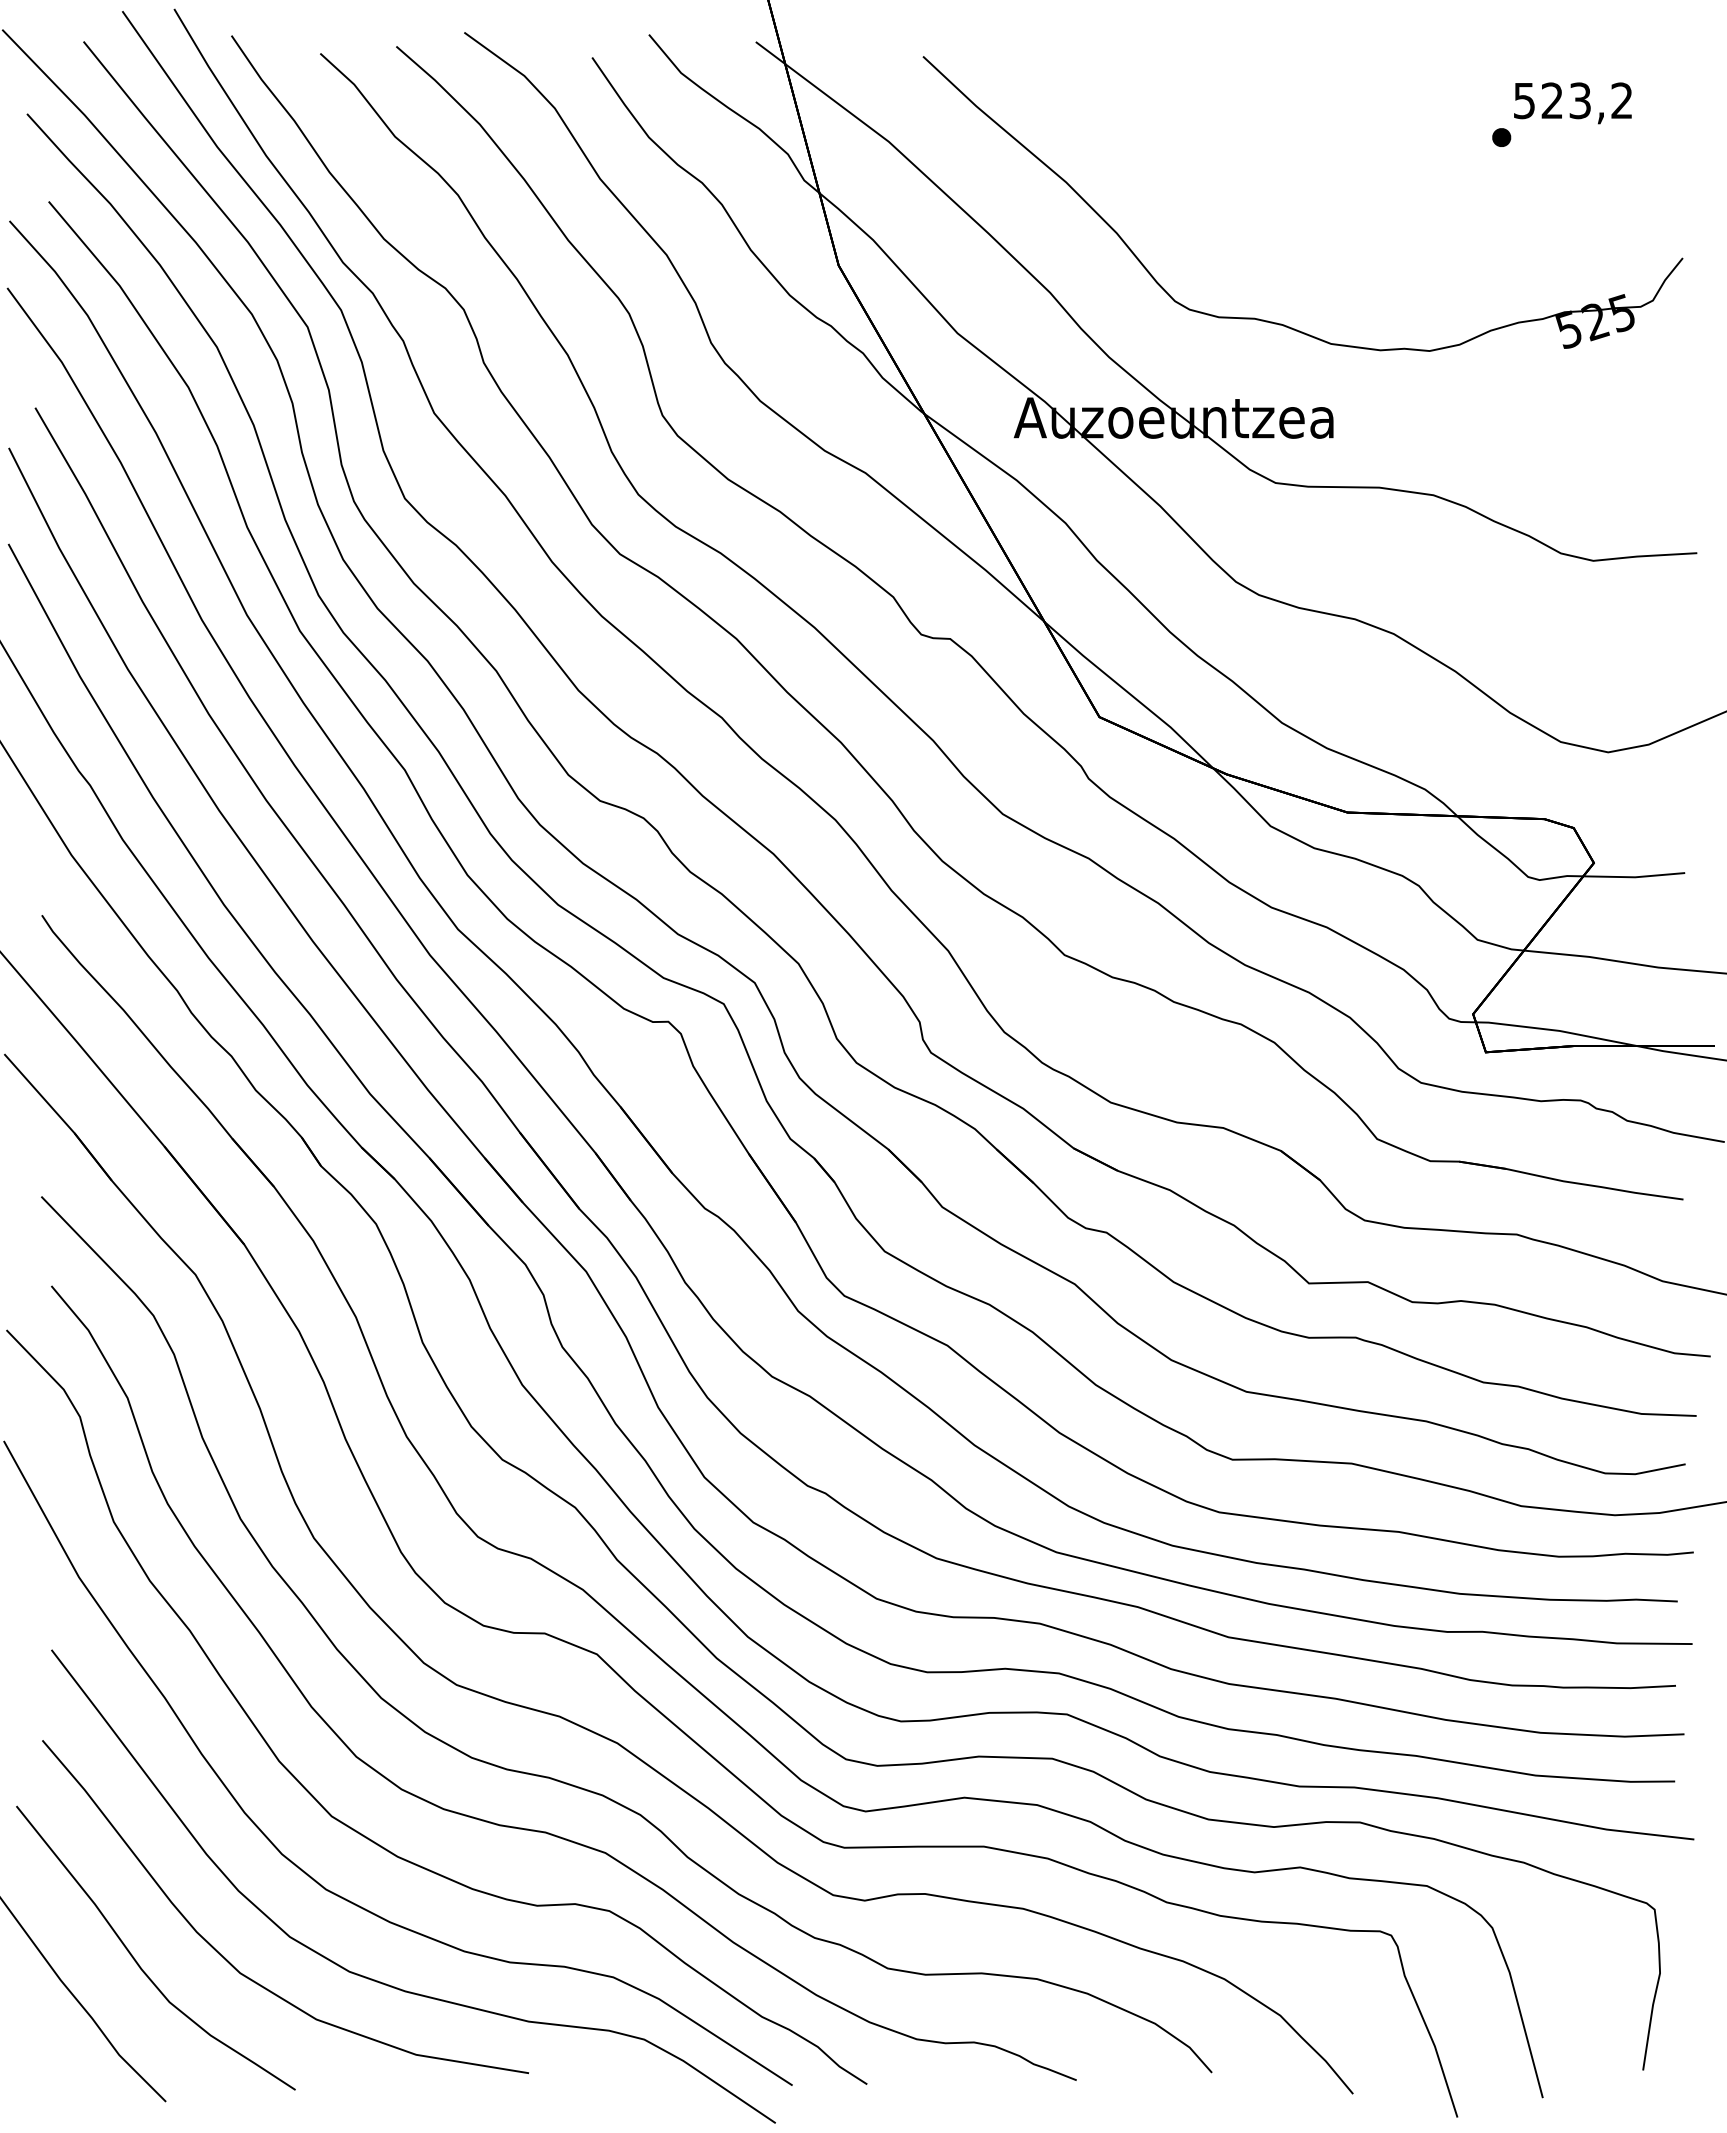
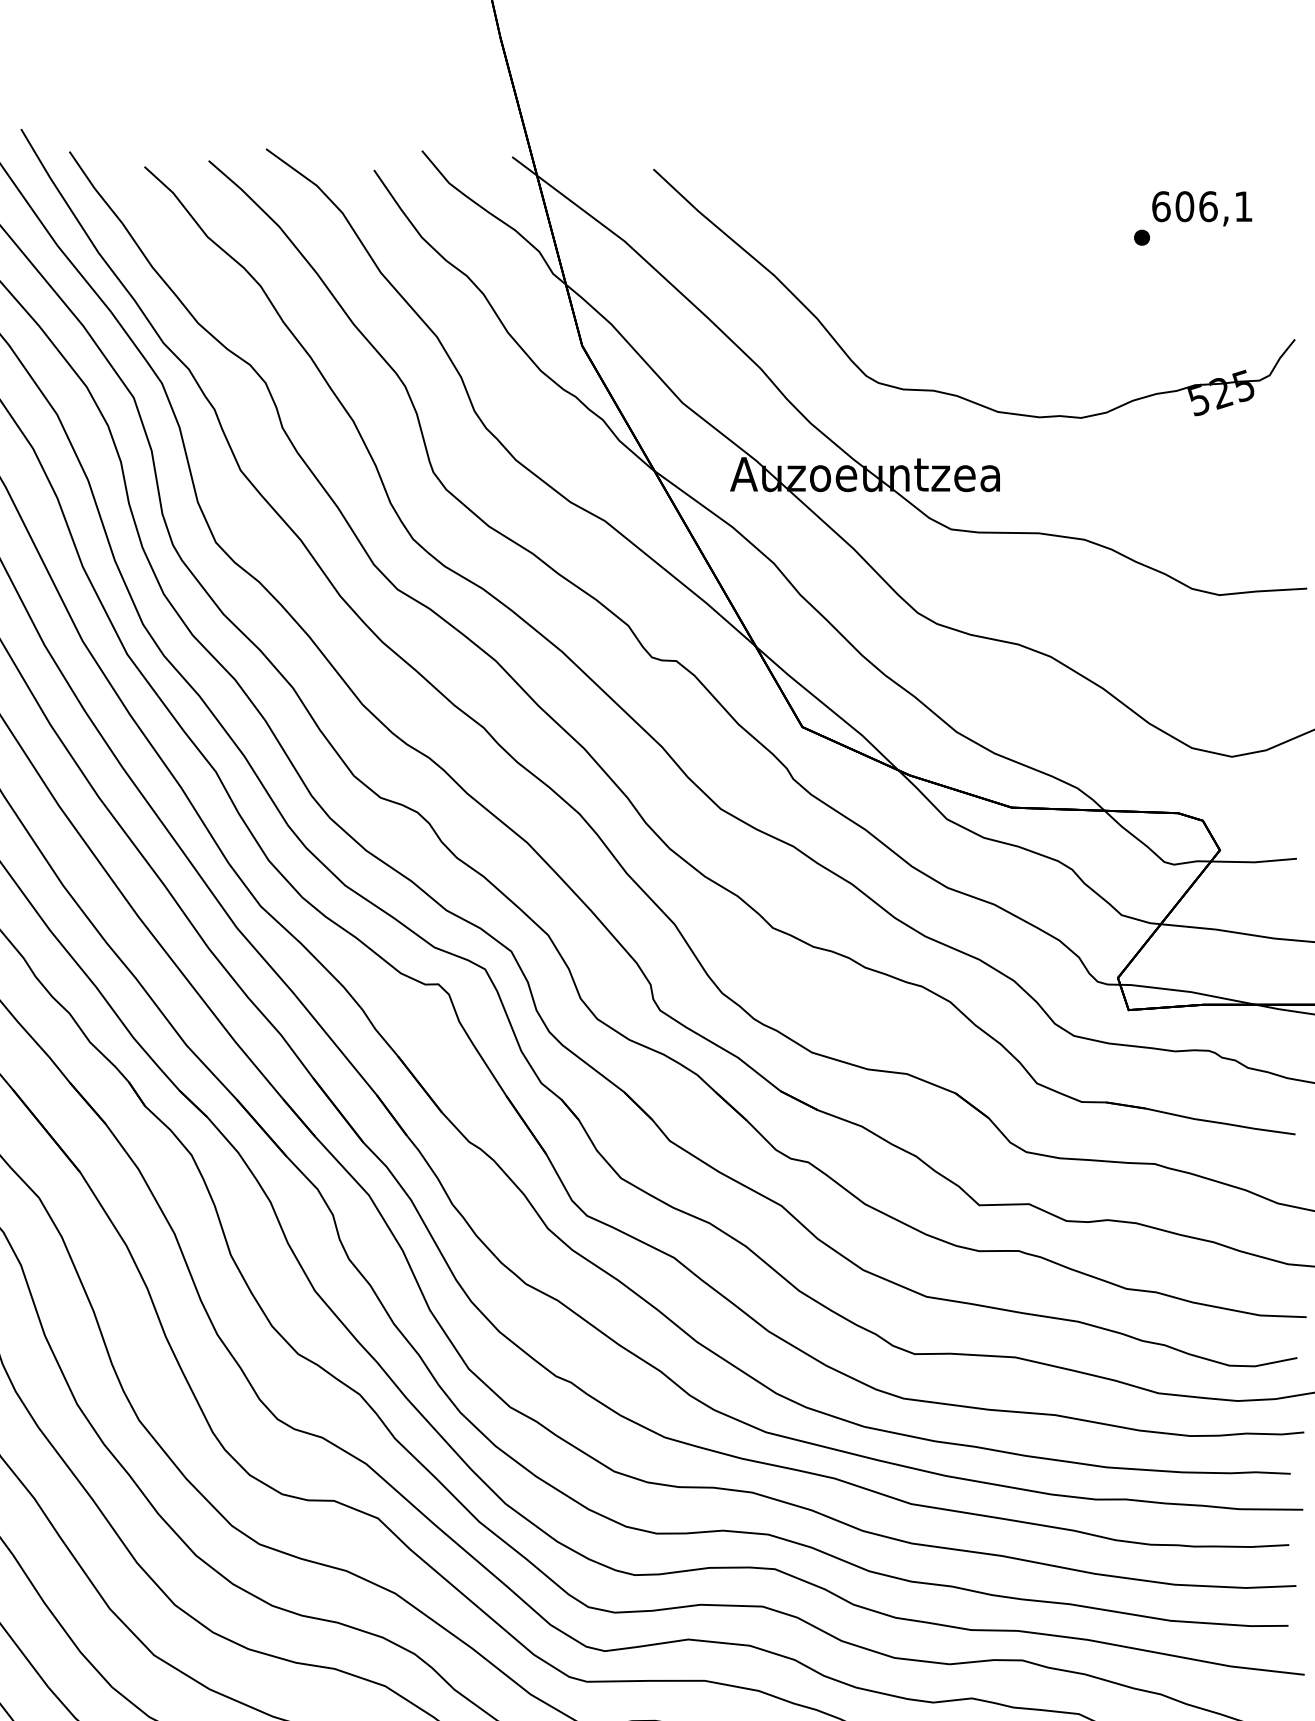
text: (1572, 100) -> (1201, 206), 523,2 -> 606,1

